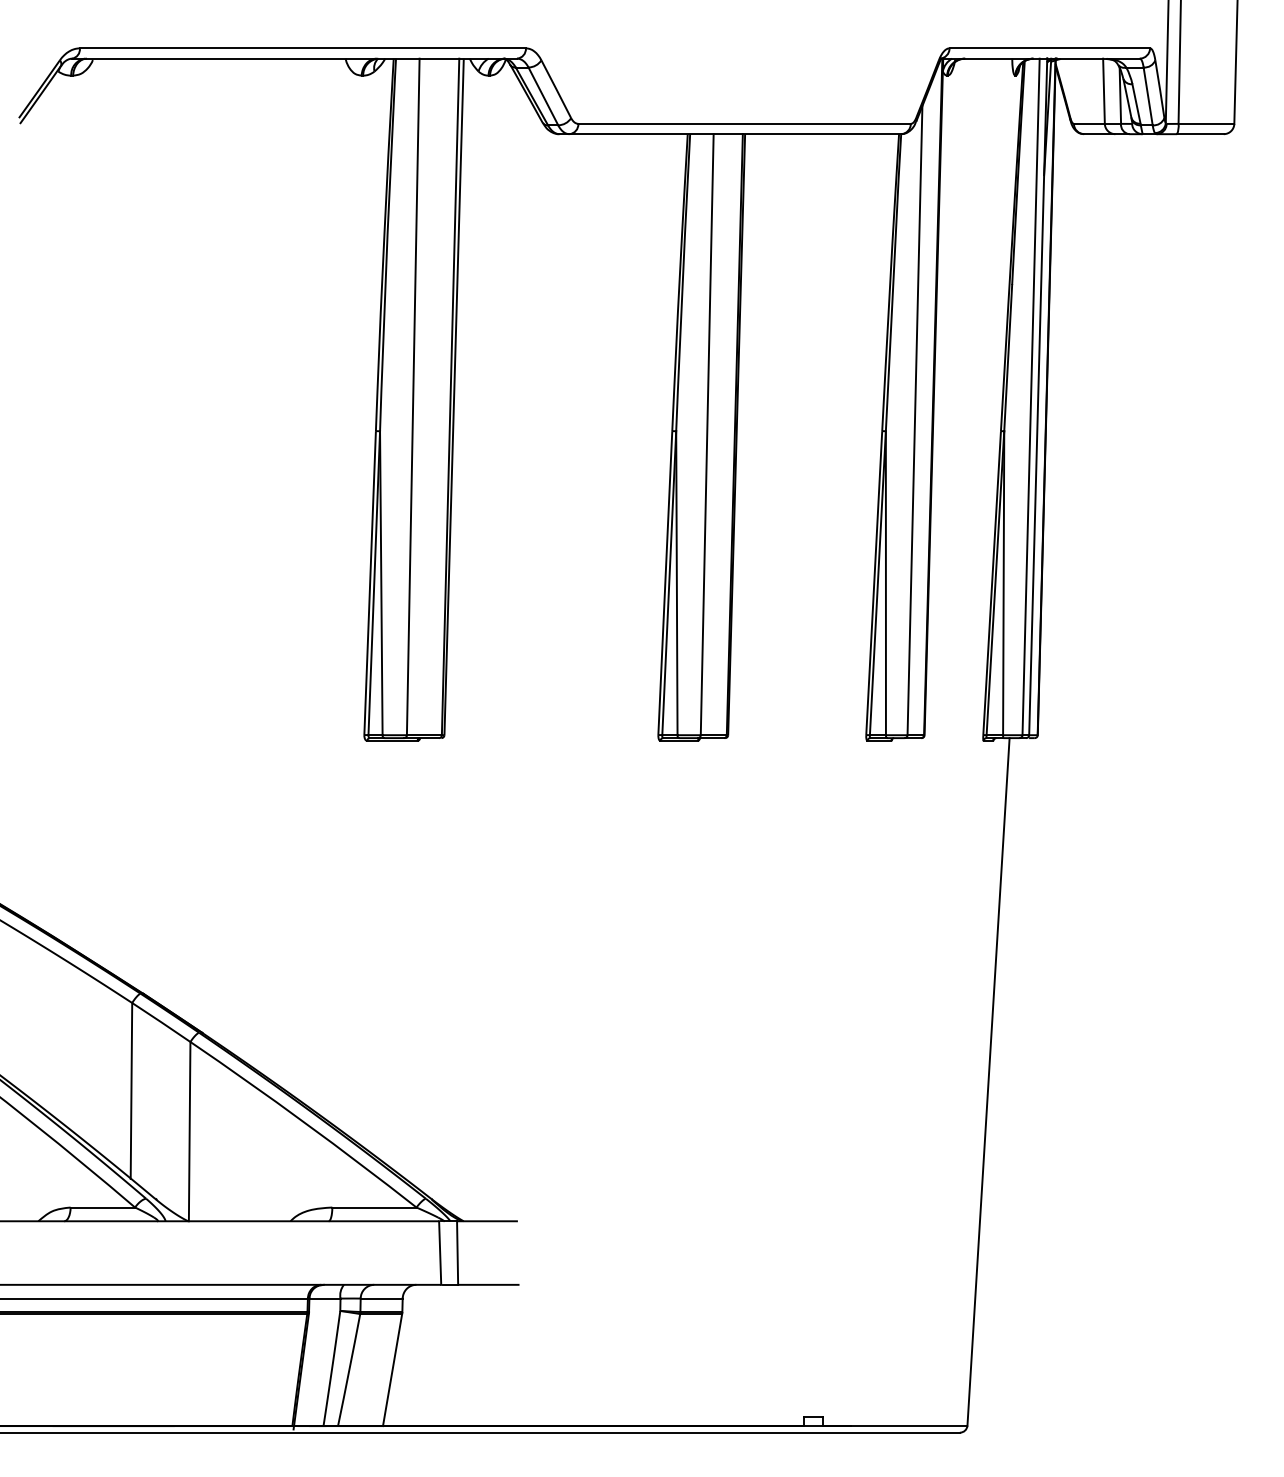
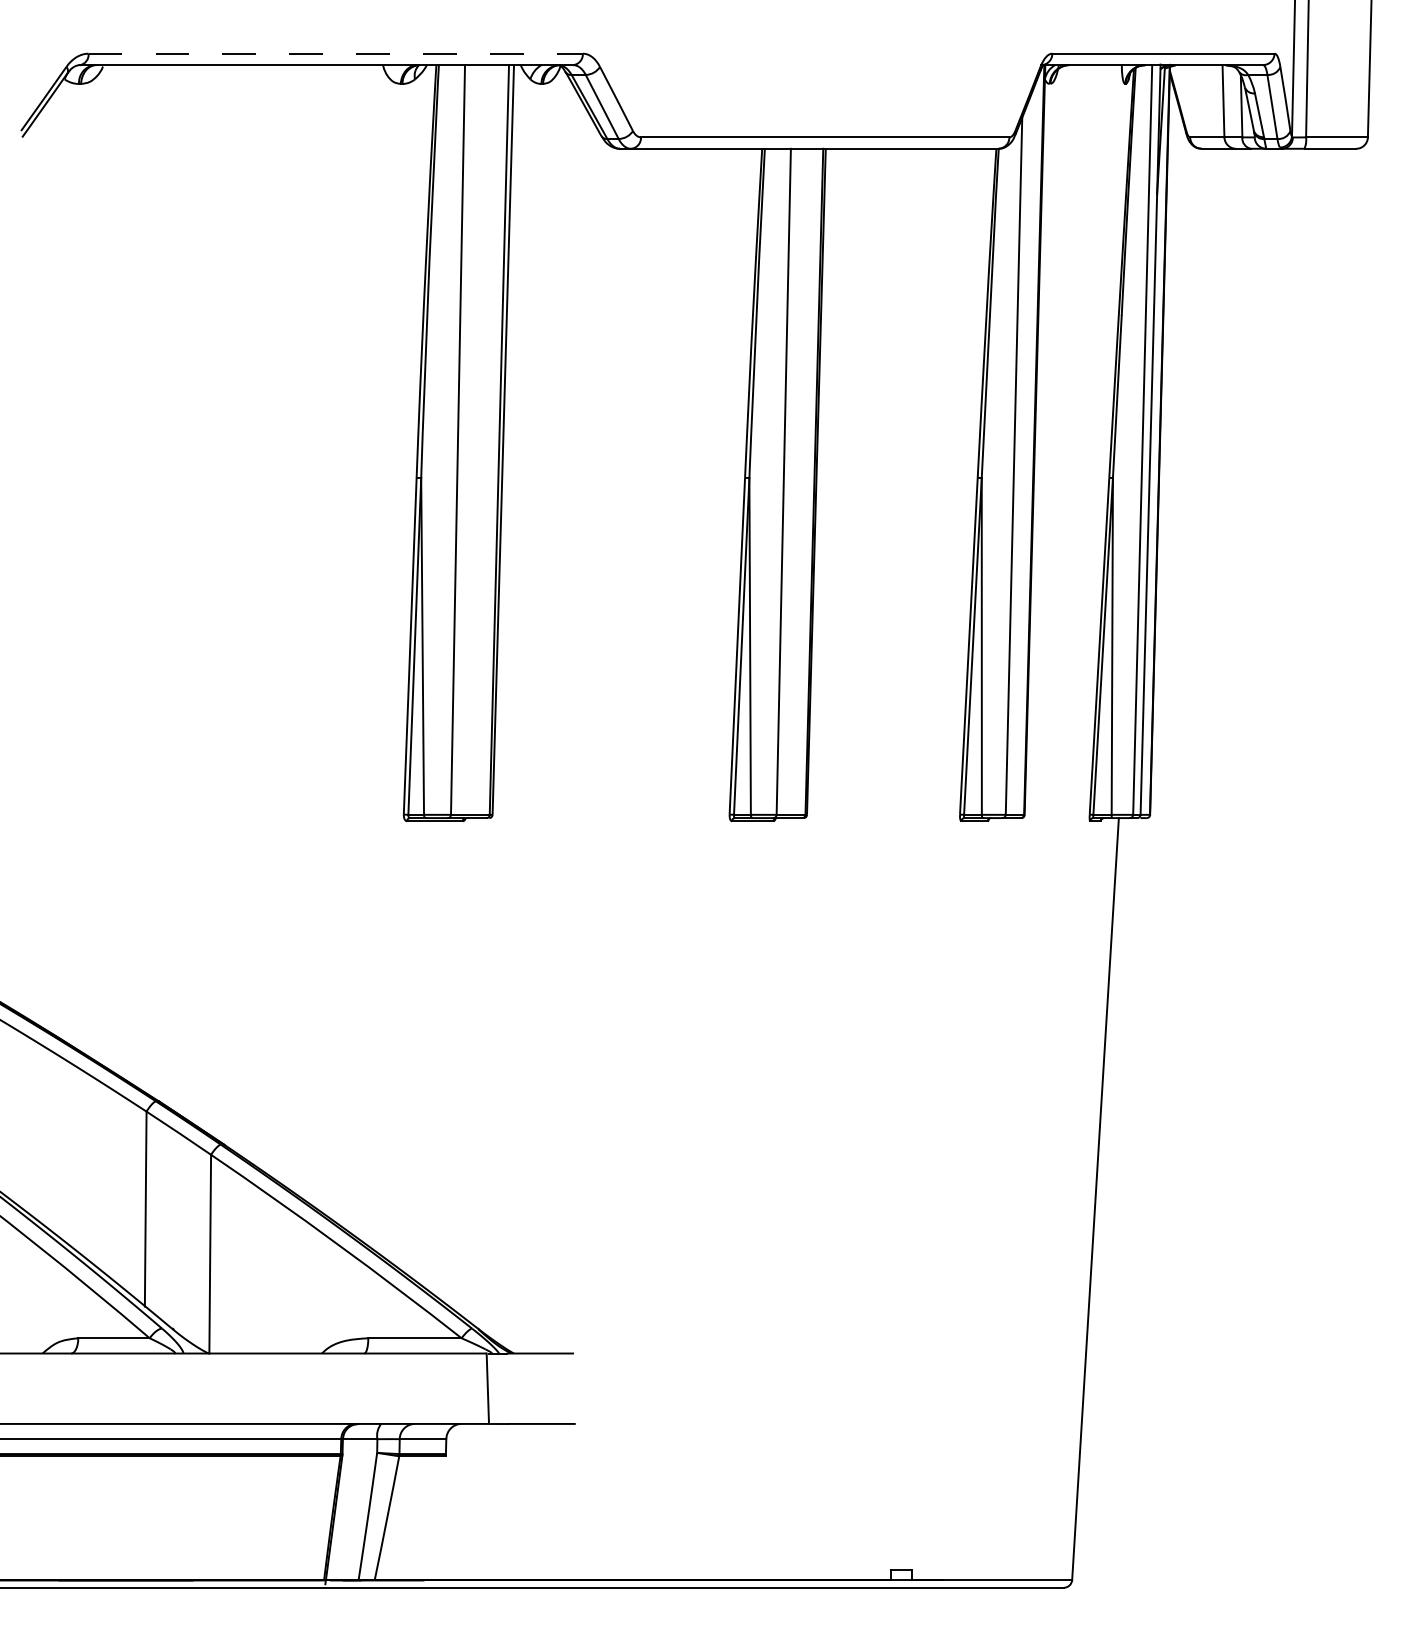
line: (303, 48) -> (336, 53), solid -> dashed
line: (457, 1252) -> (507, 1388), removed
line: (392, 1370) -> (435, 1518), removed

